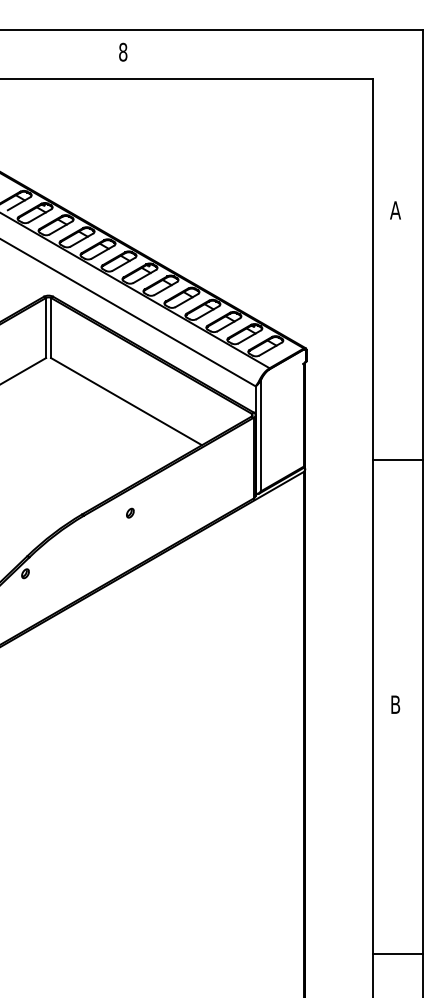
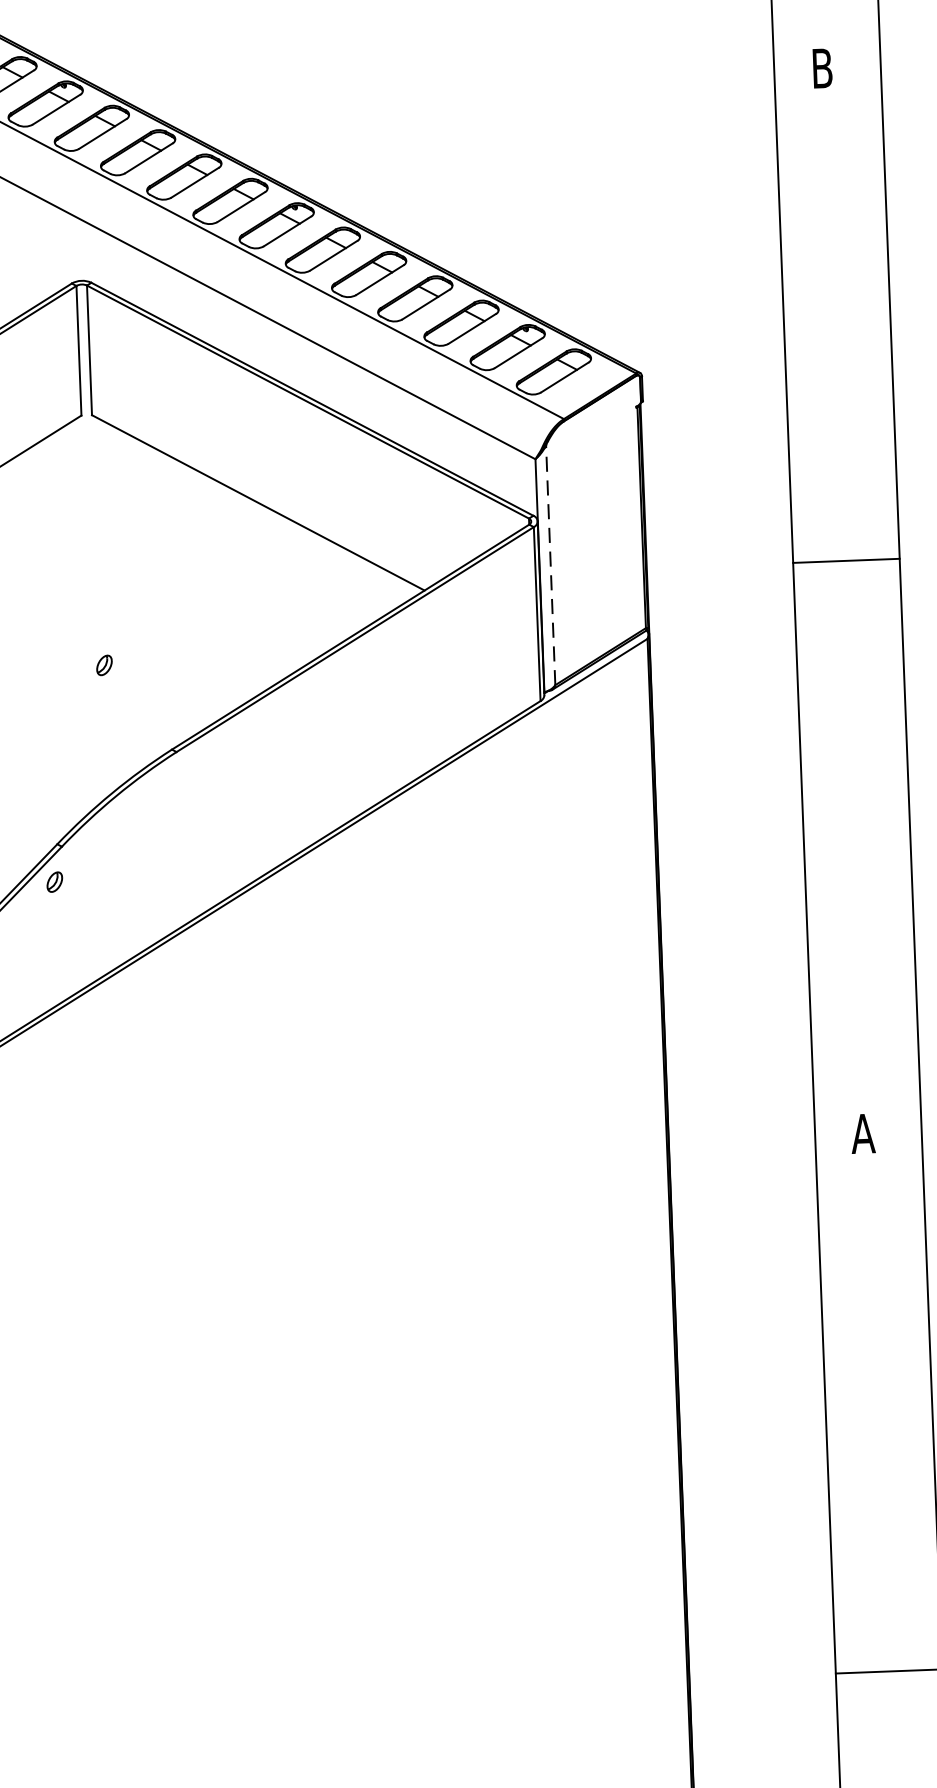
text: (395, 210) -> (822, 68), A -> B
line: (260, 435) -> (549, 564), solid -> dashed
line: (397, 459) -> (845, 559), moved
part: (130, 512) -> (104, 663), moved
text: (395, 704) -> (863, 1133), B -> A

